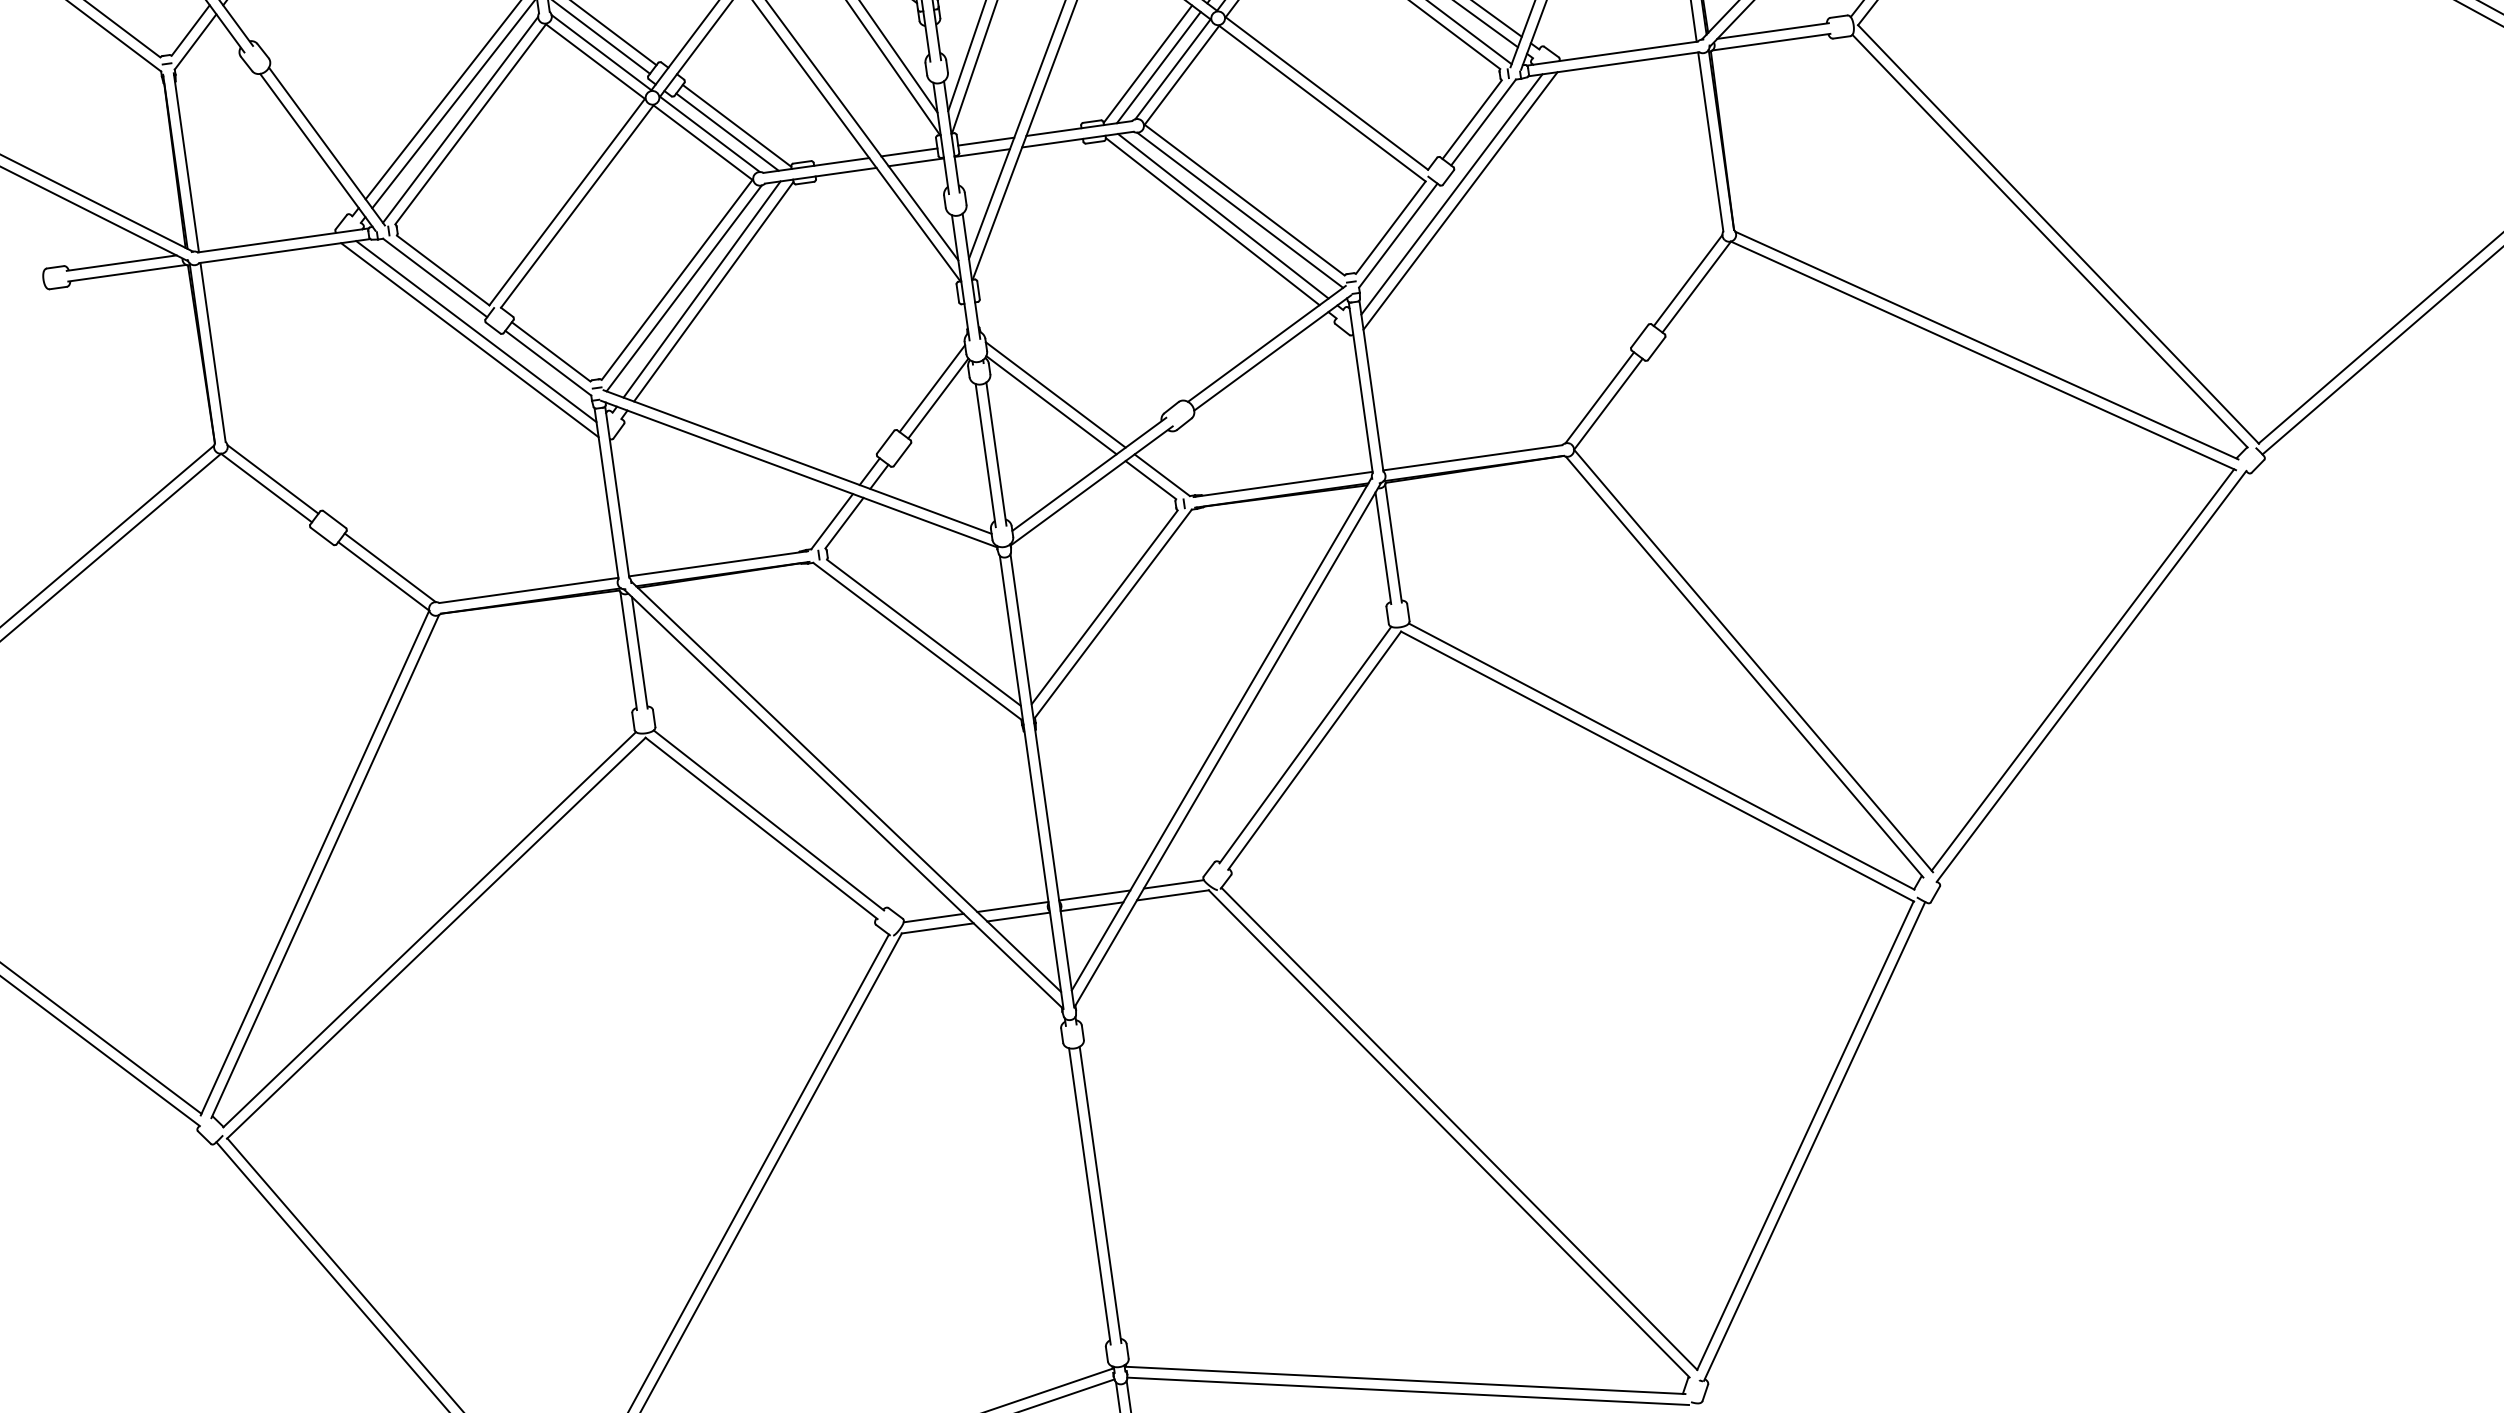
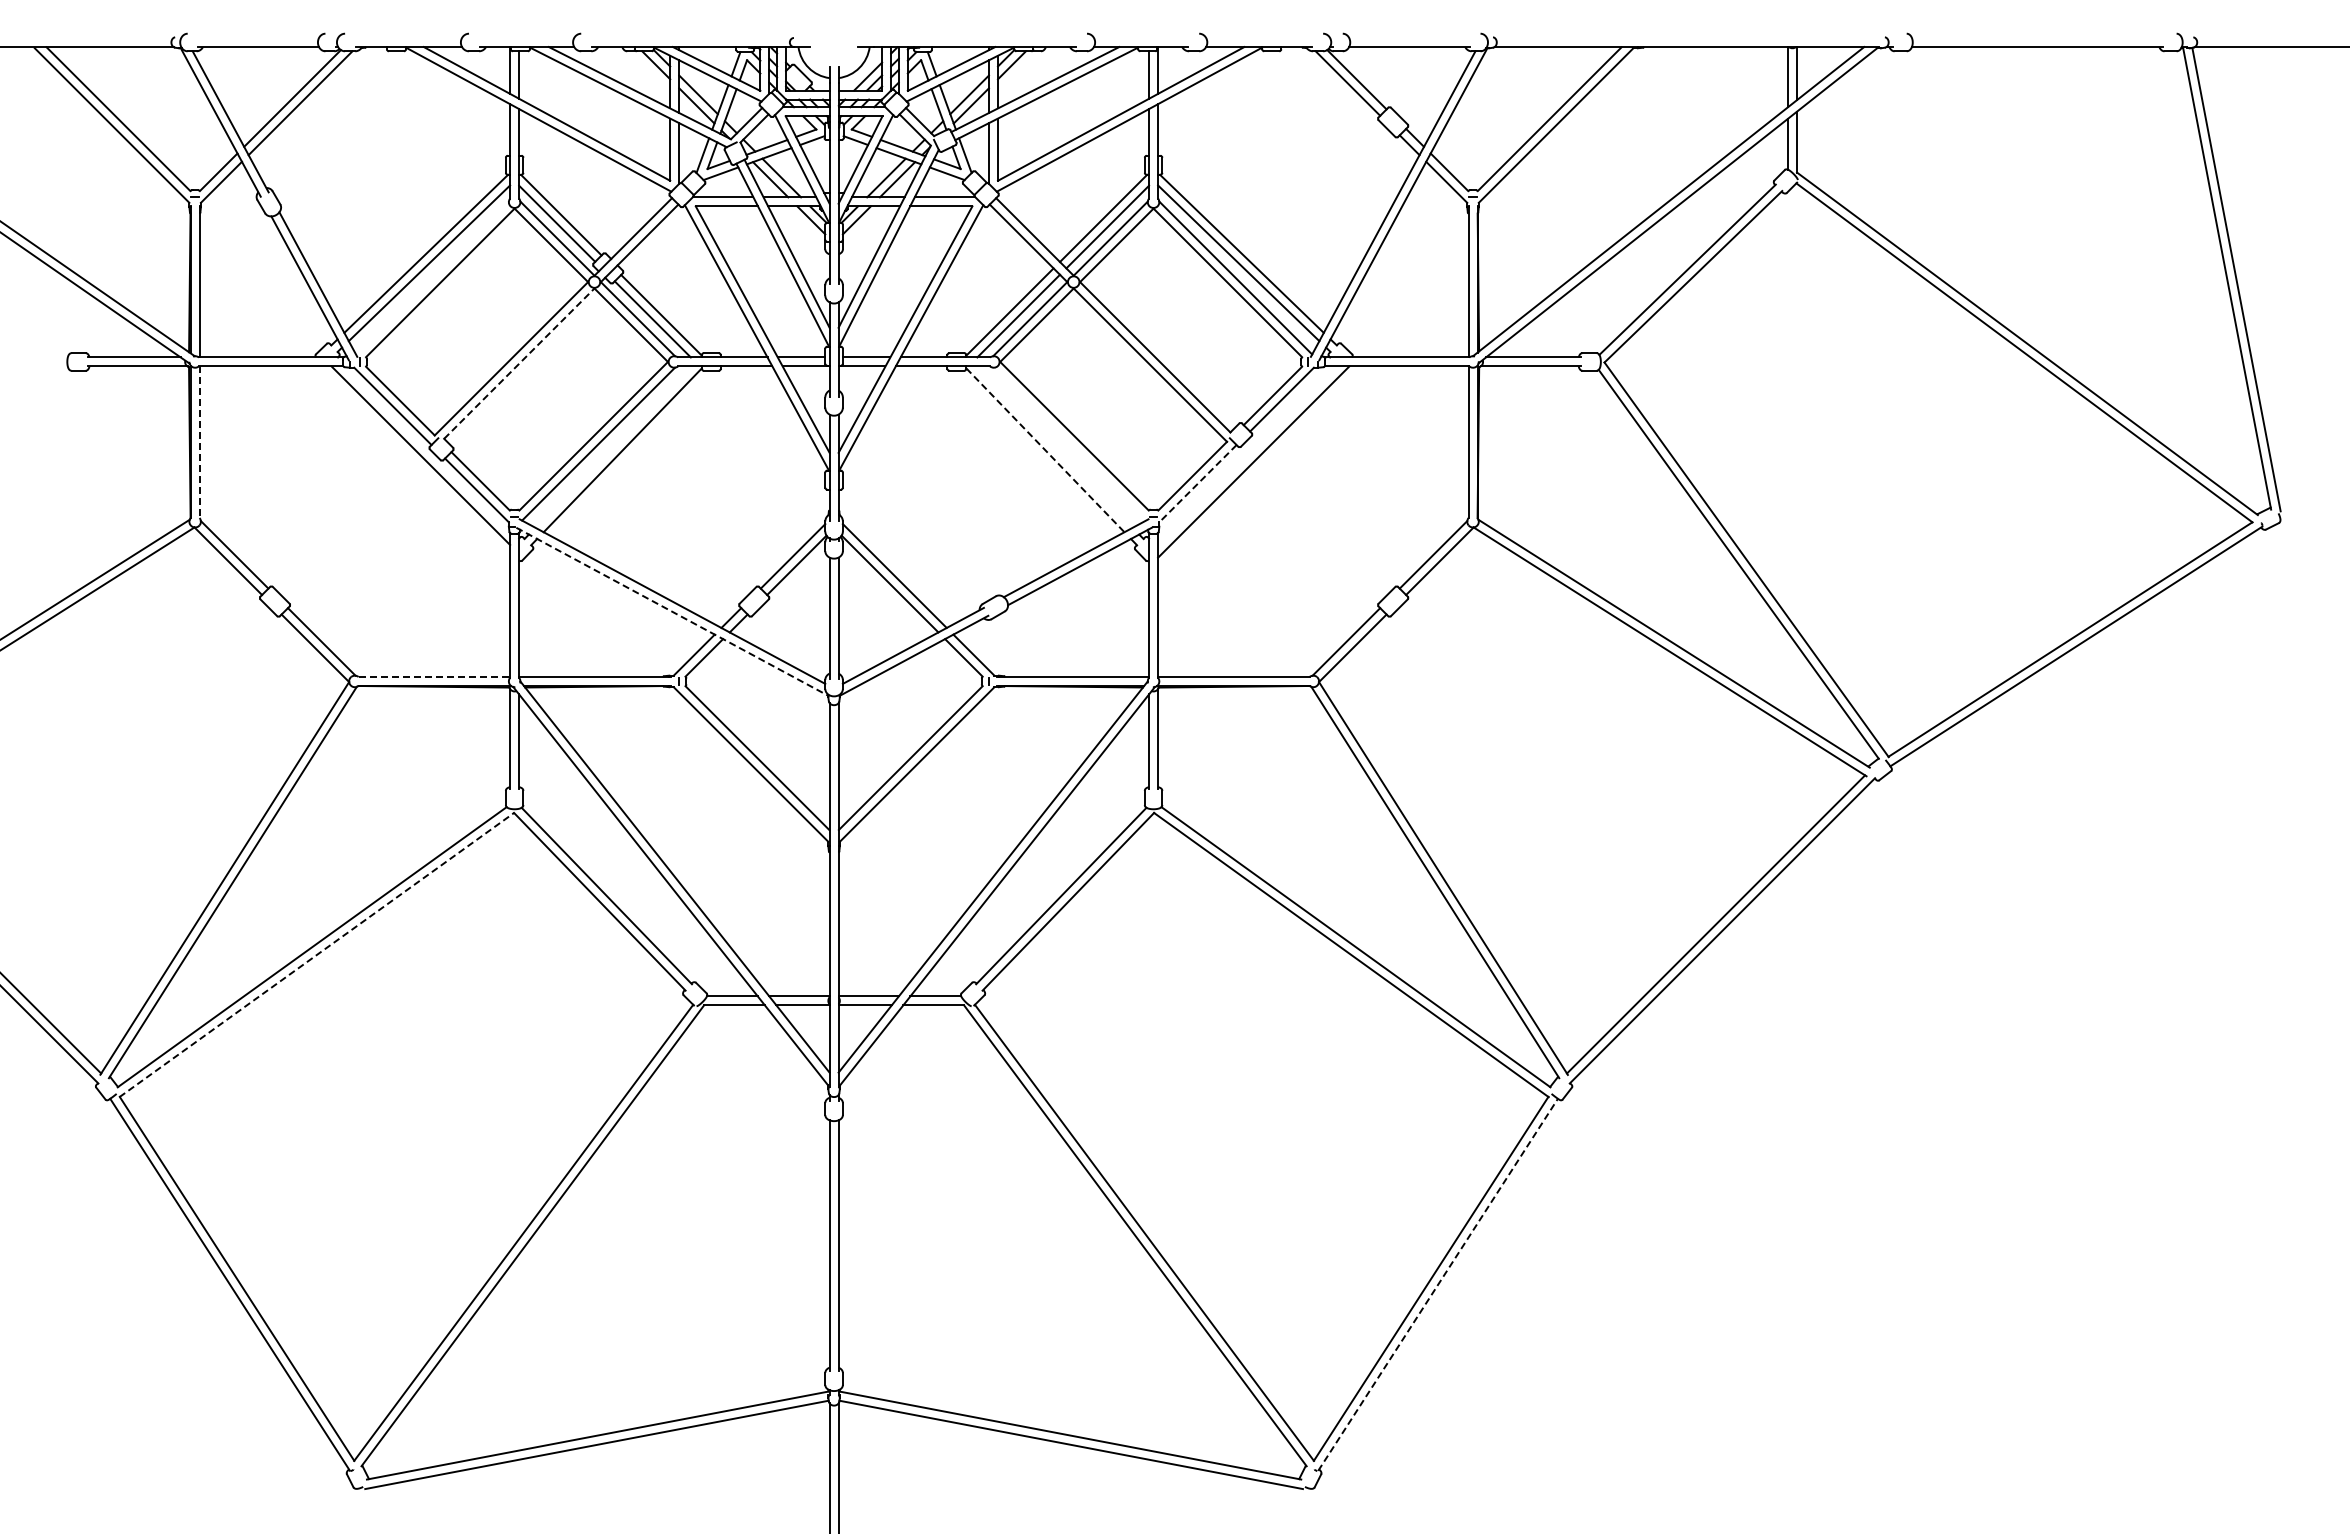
line: (460, 119) -> (432, 277), removed
line: (1452, 194) -> (1247, 455), removed
line: (577, 206) -> (519, 363), solid -> dashed
line: (1239, 209) -> (1069, 443), removed
line: (1222, 215) -> (1054, 446), removed
line: (1212, 221) -> (1045, 450), solid -> dashed
line: (1397, 235) -> (1197, 483), solid -> dashed
line: (702, 288) -> (613, 446), removed
line: (469, 339) -> (414, 461), removed
line: (212, 352) -> (199, 442), solid -> dashed
line: (799, 474) -> (672, 612), solid -> dashed
line: (529, 589) -> (434, 676), solid -> dashed
line: (437, 937) -> (317, 954), solid -> dashed
line: (1815, 1141) -> (1438, 1284), solid -> dashed

